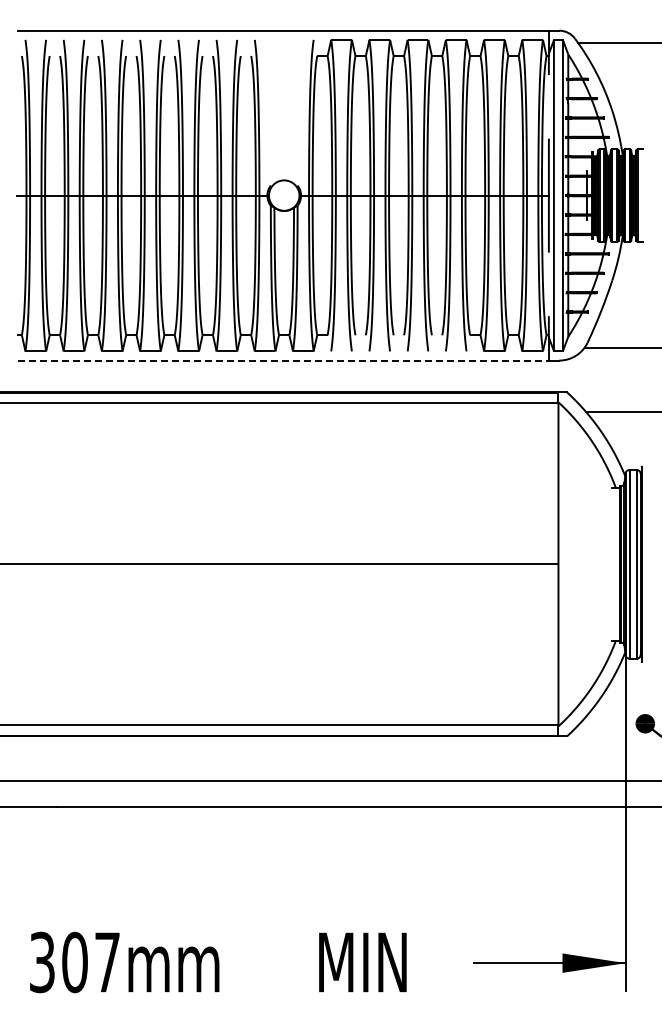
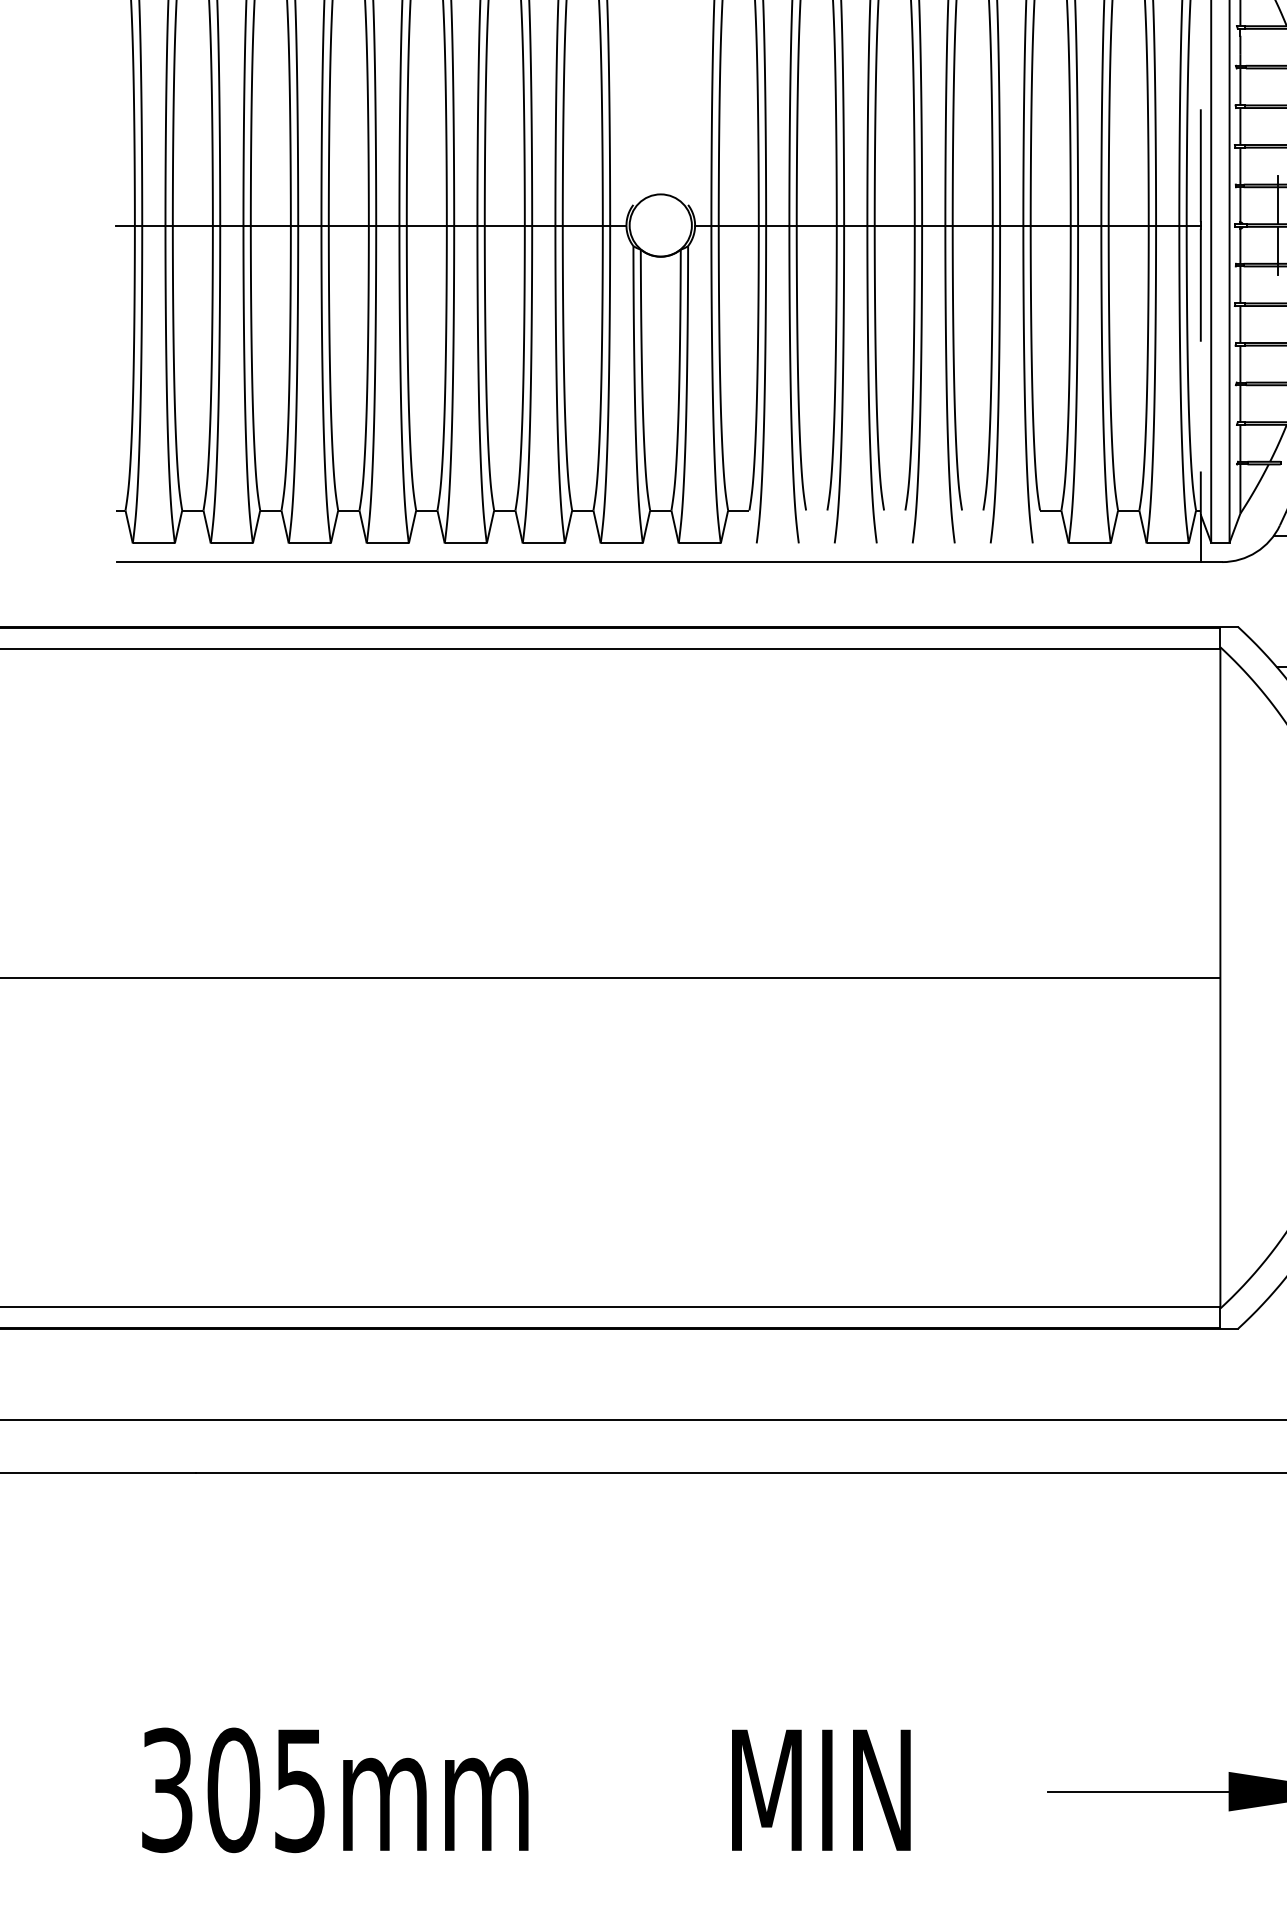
line: (283, 360) -> (659, 561), dashed -> solid
text: (107, 962) -> (300, 1790), 307mm -> 305mm

